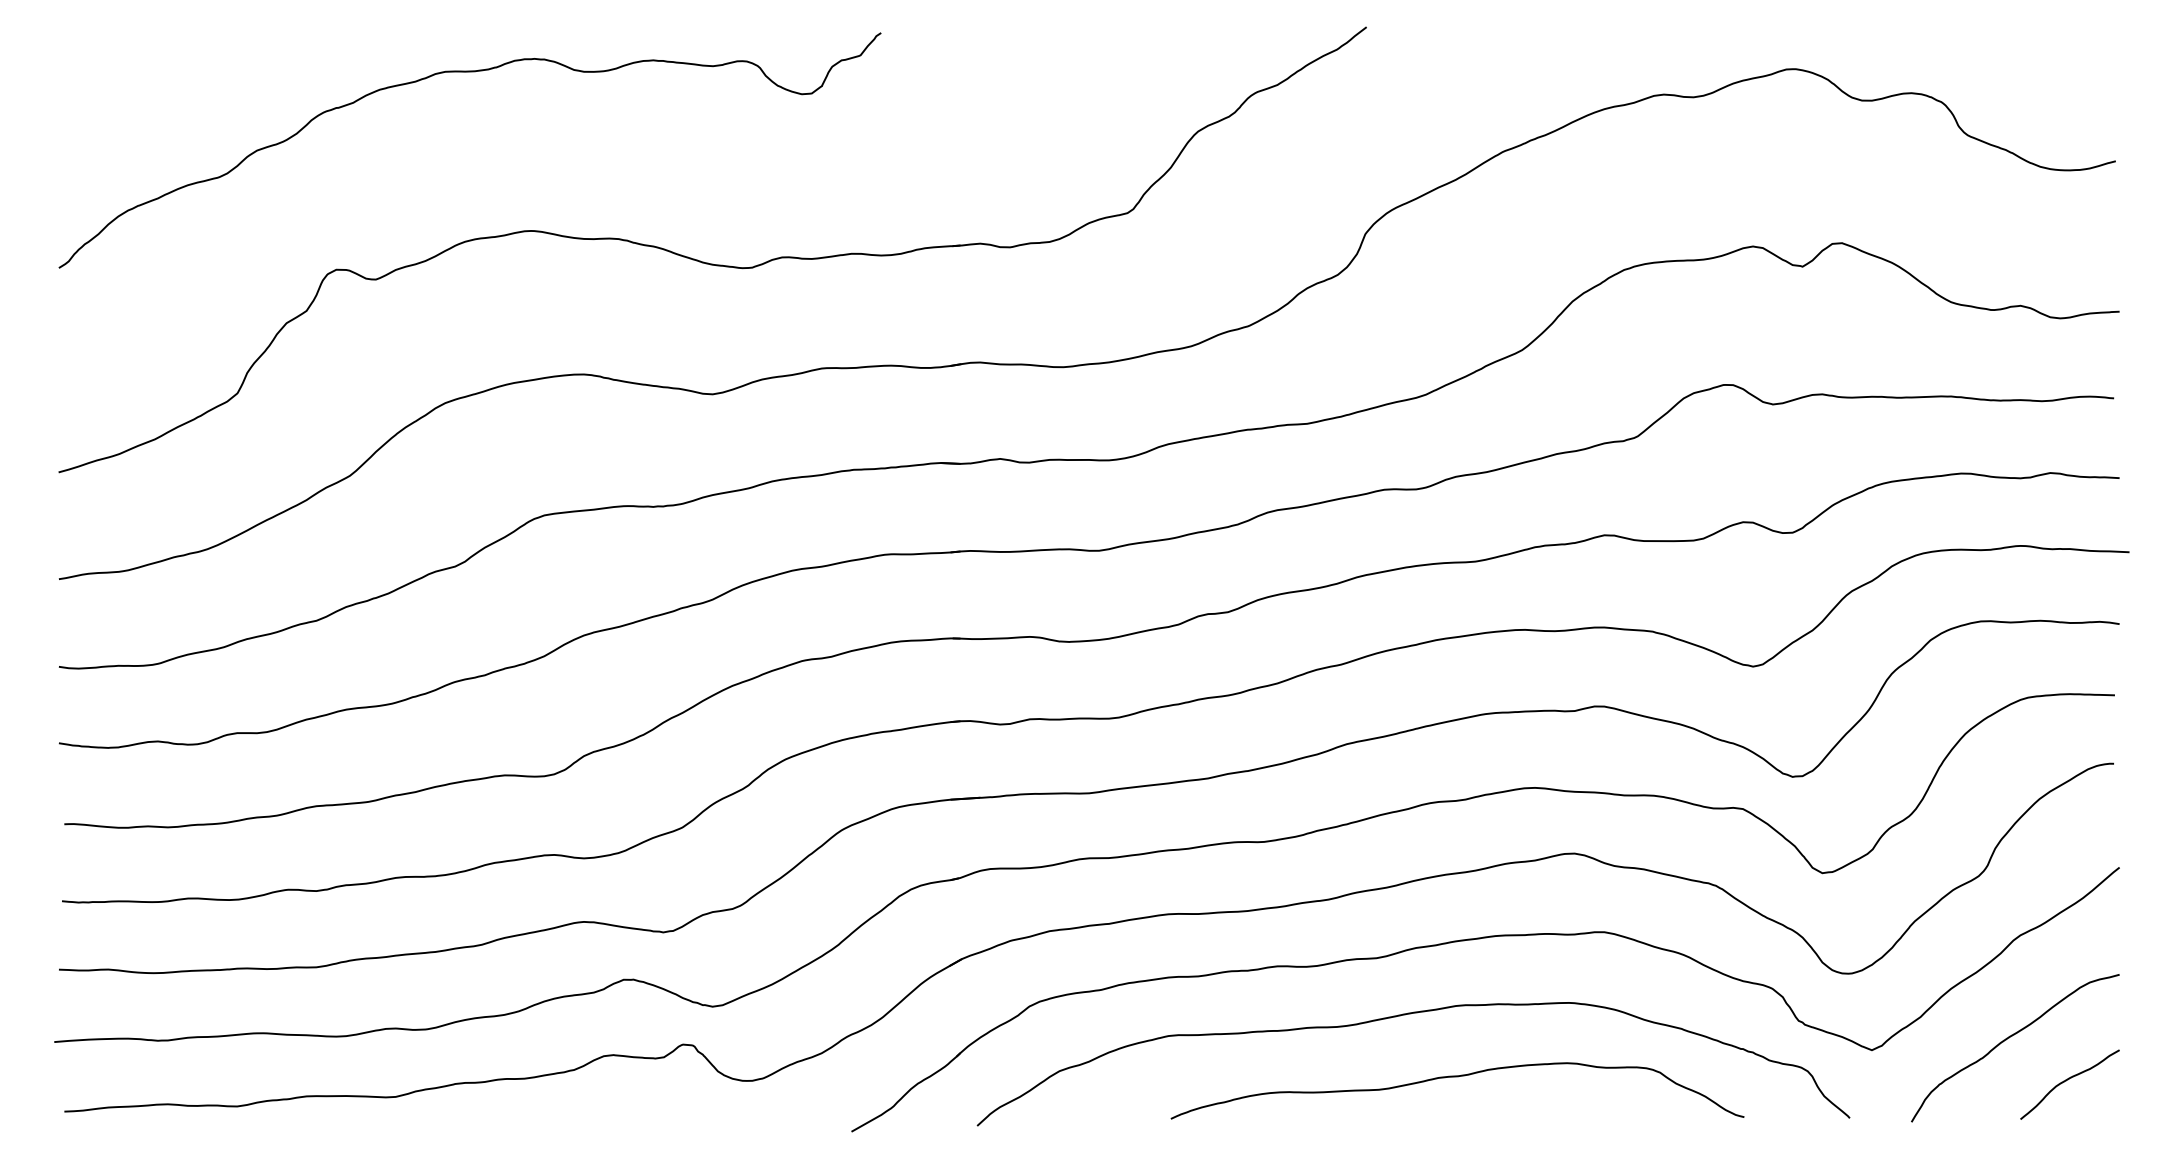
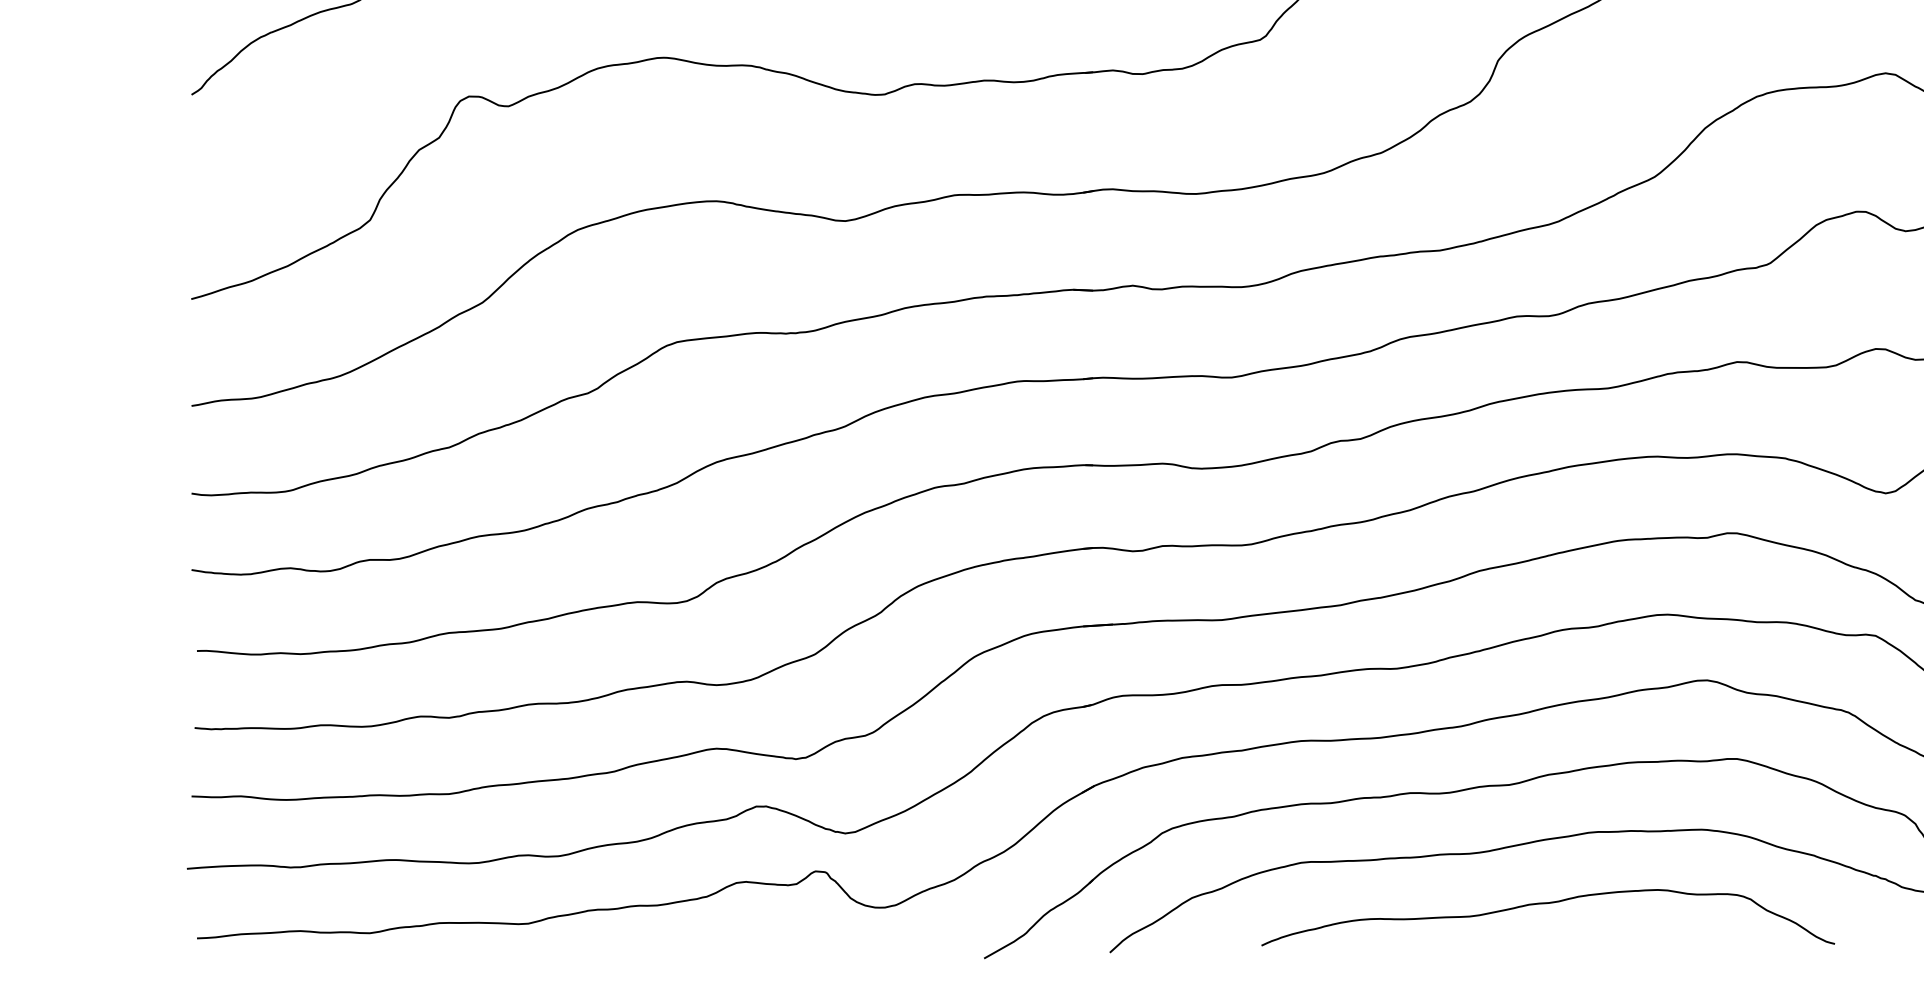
curve: (1457, 1077) -> (1548, 904), moved

